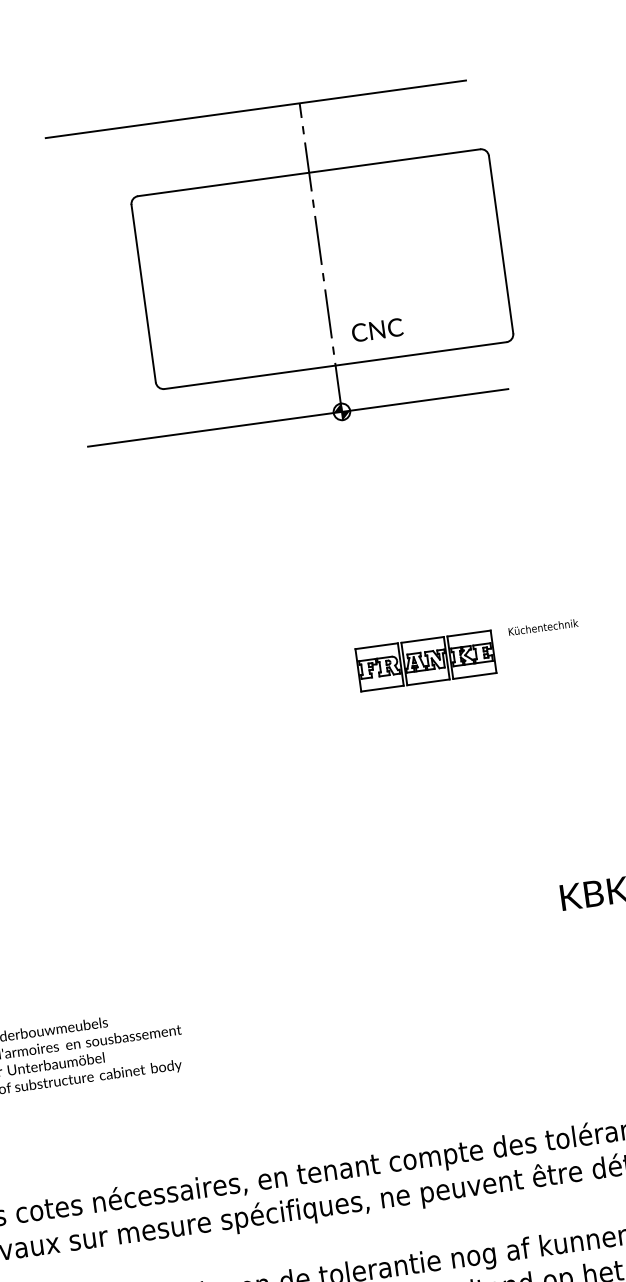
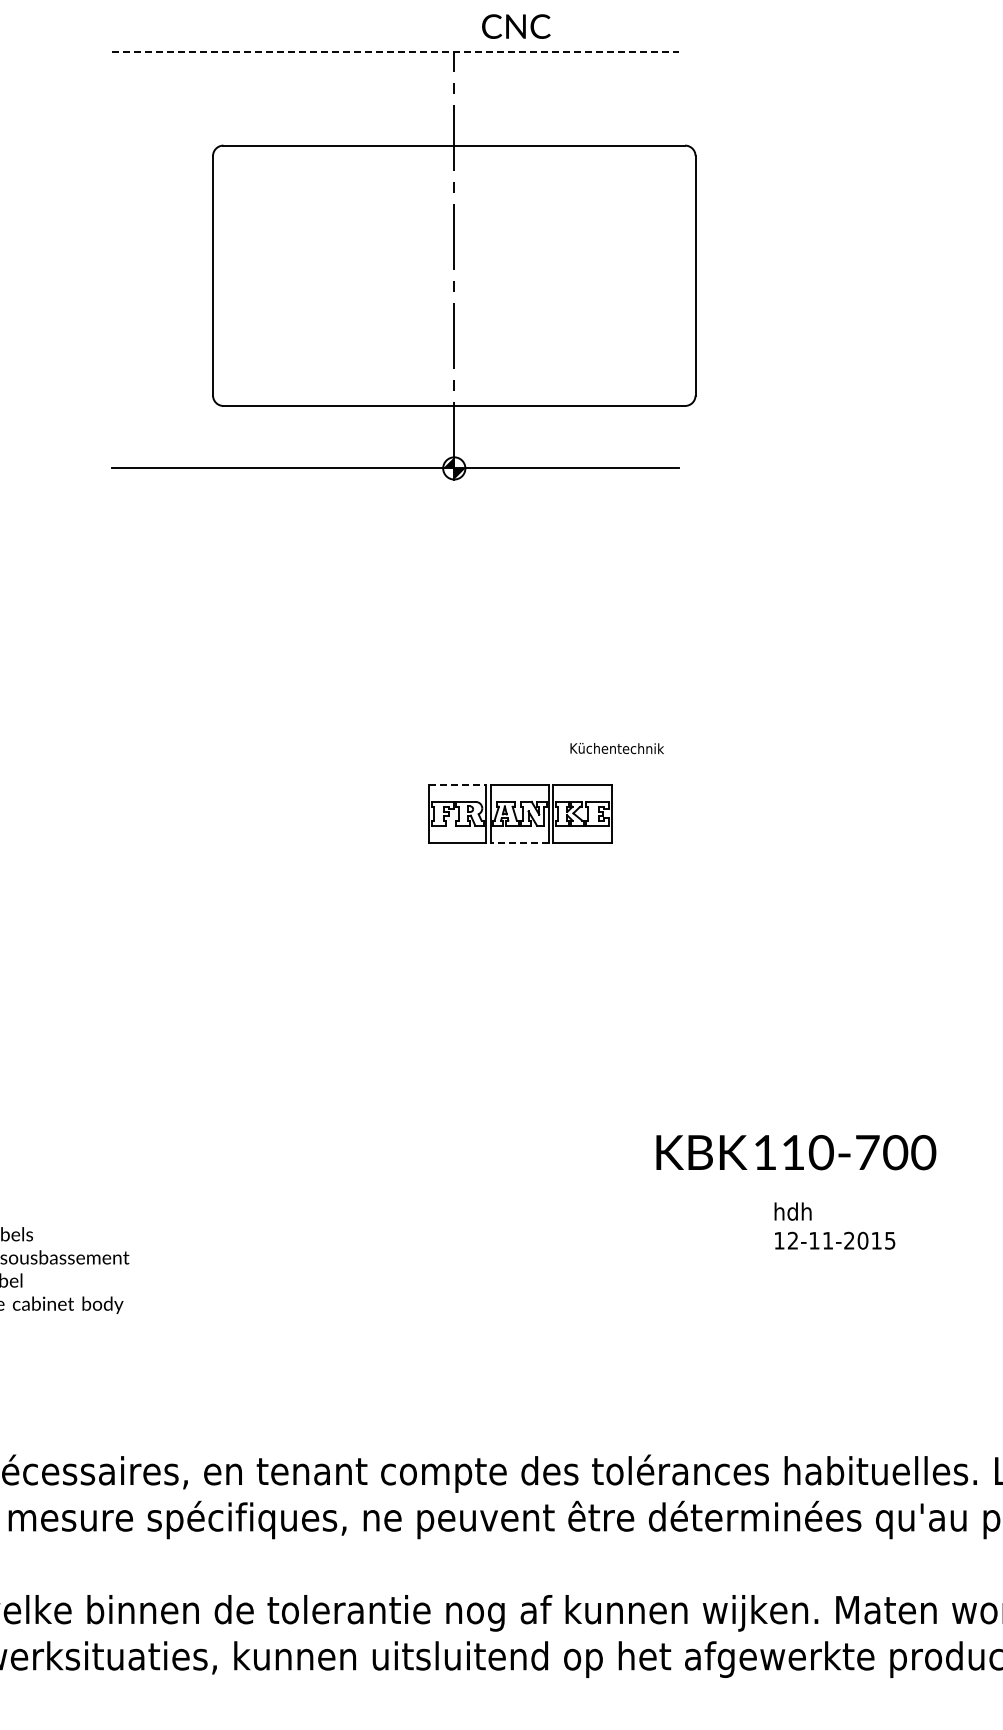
line: (256, 108) -> (395, 51), solid -> dashed
text: (377, 330) -> (516, 26), moved
text: (542, 627) -> (616, 748), moved
line: (376, 646) -> (457, 785), solid -> dashed
line: (428, 682) -> (519, 842), solid -> dashed

